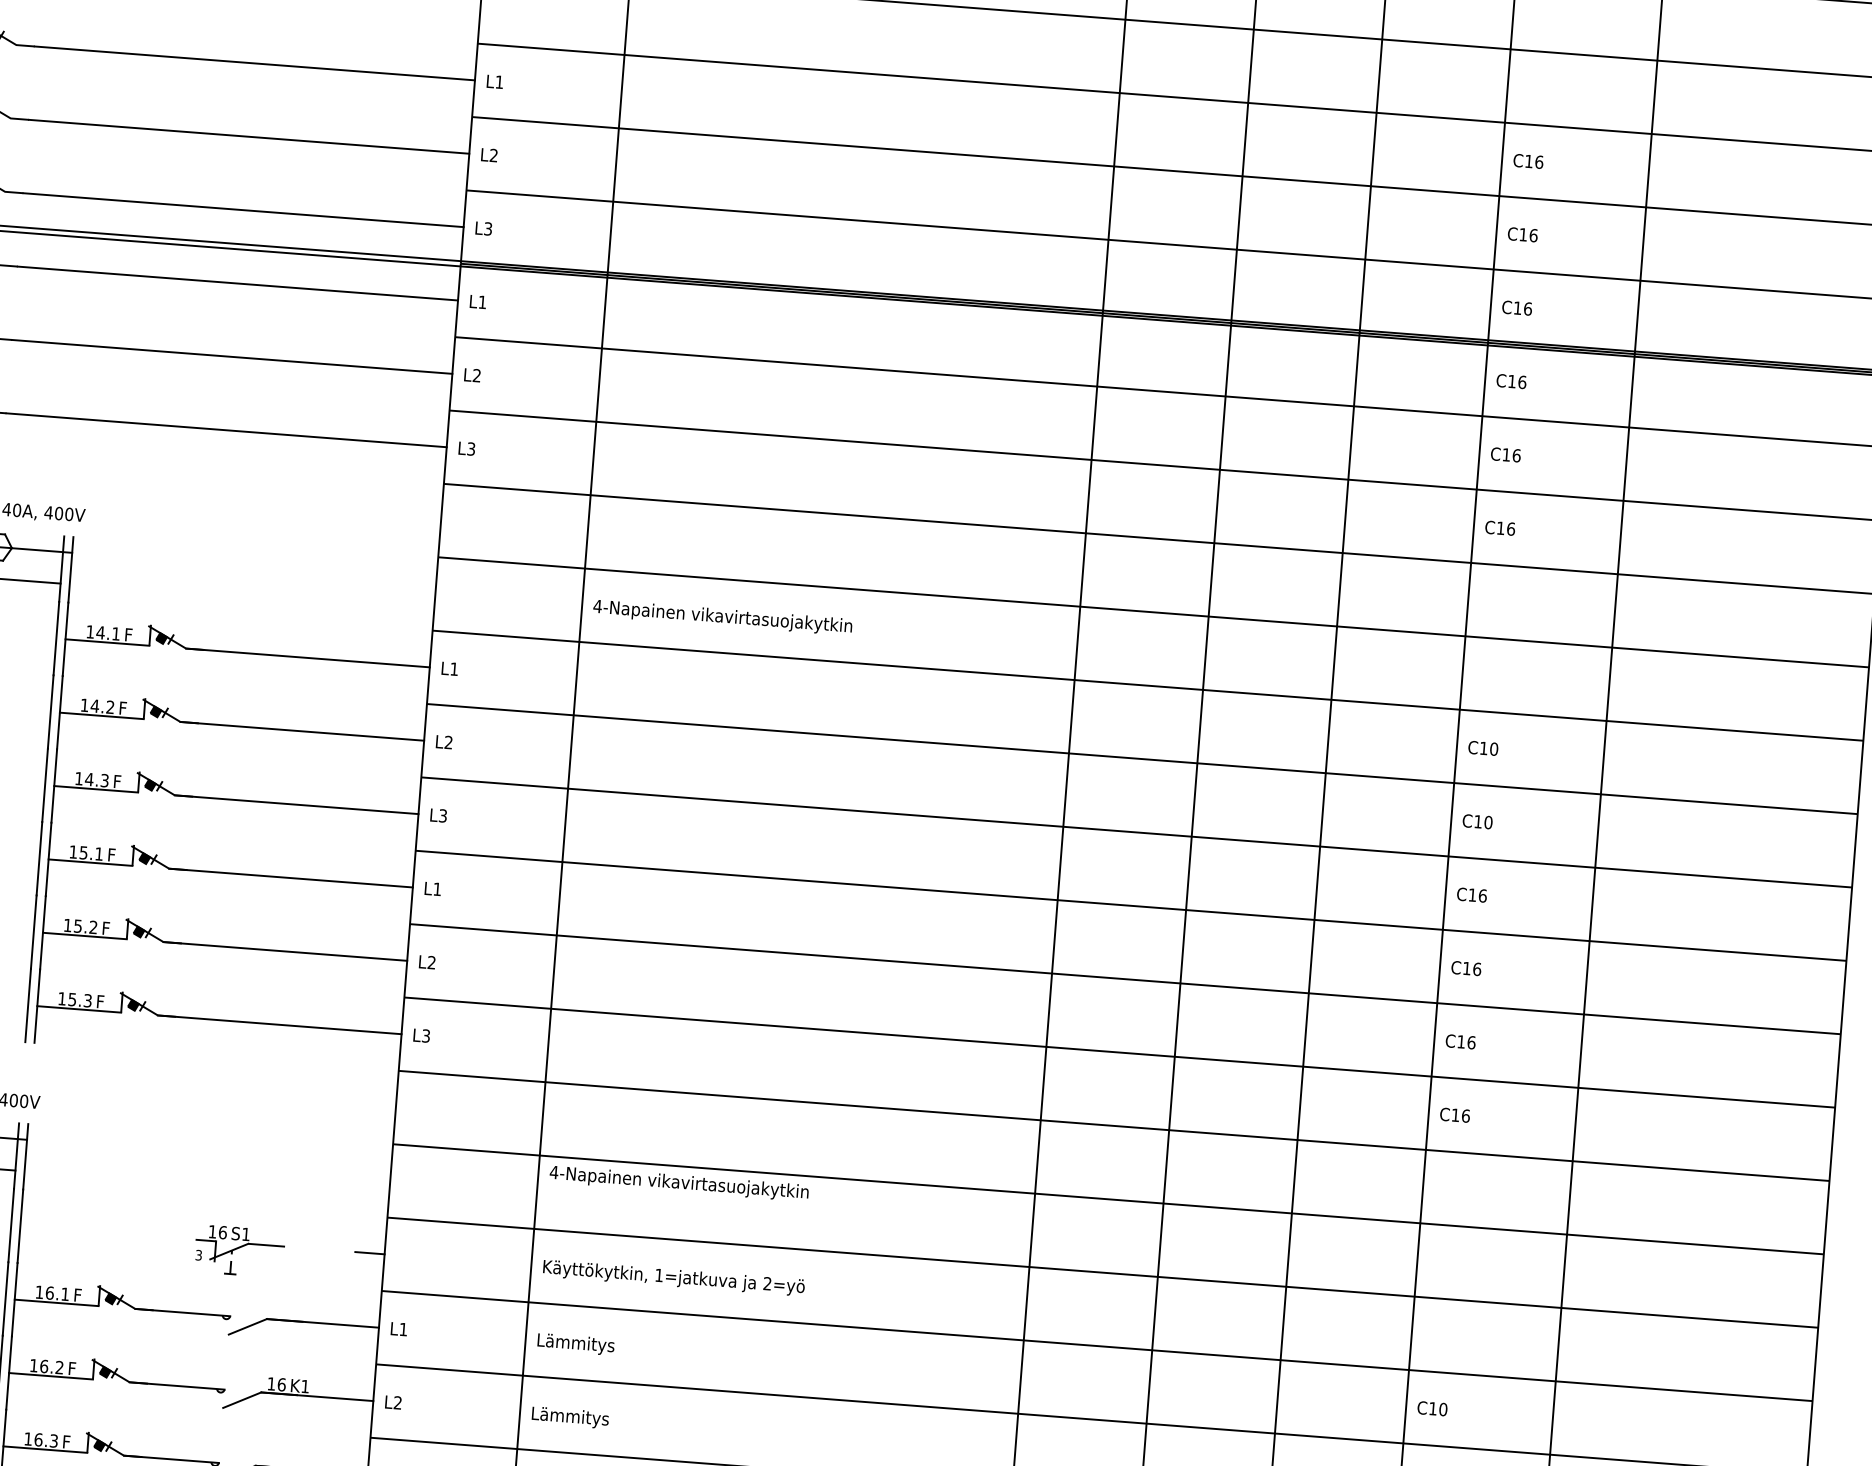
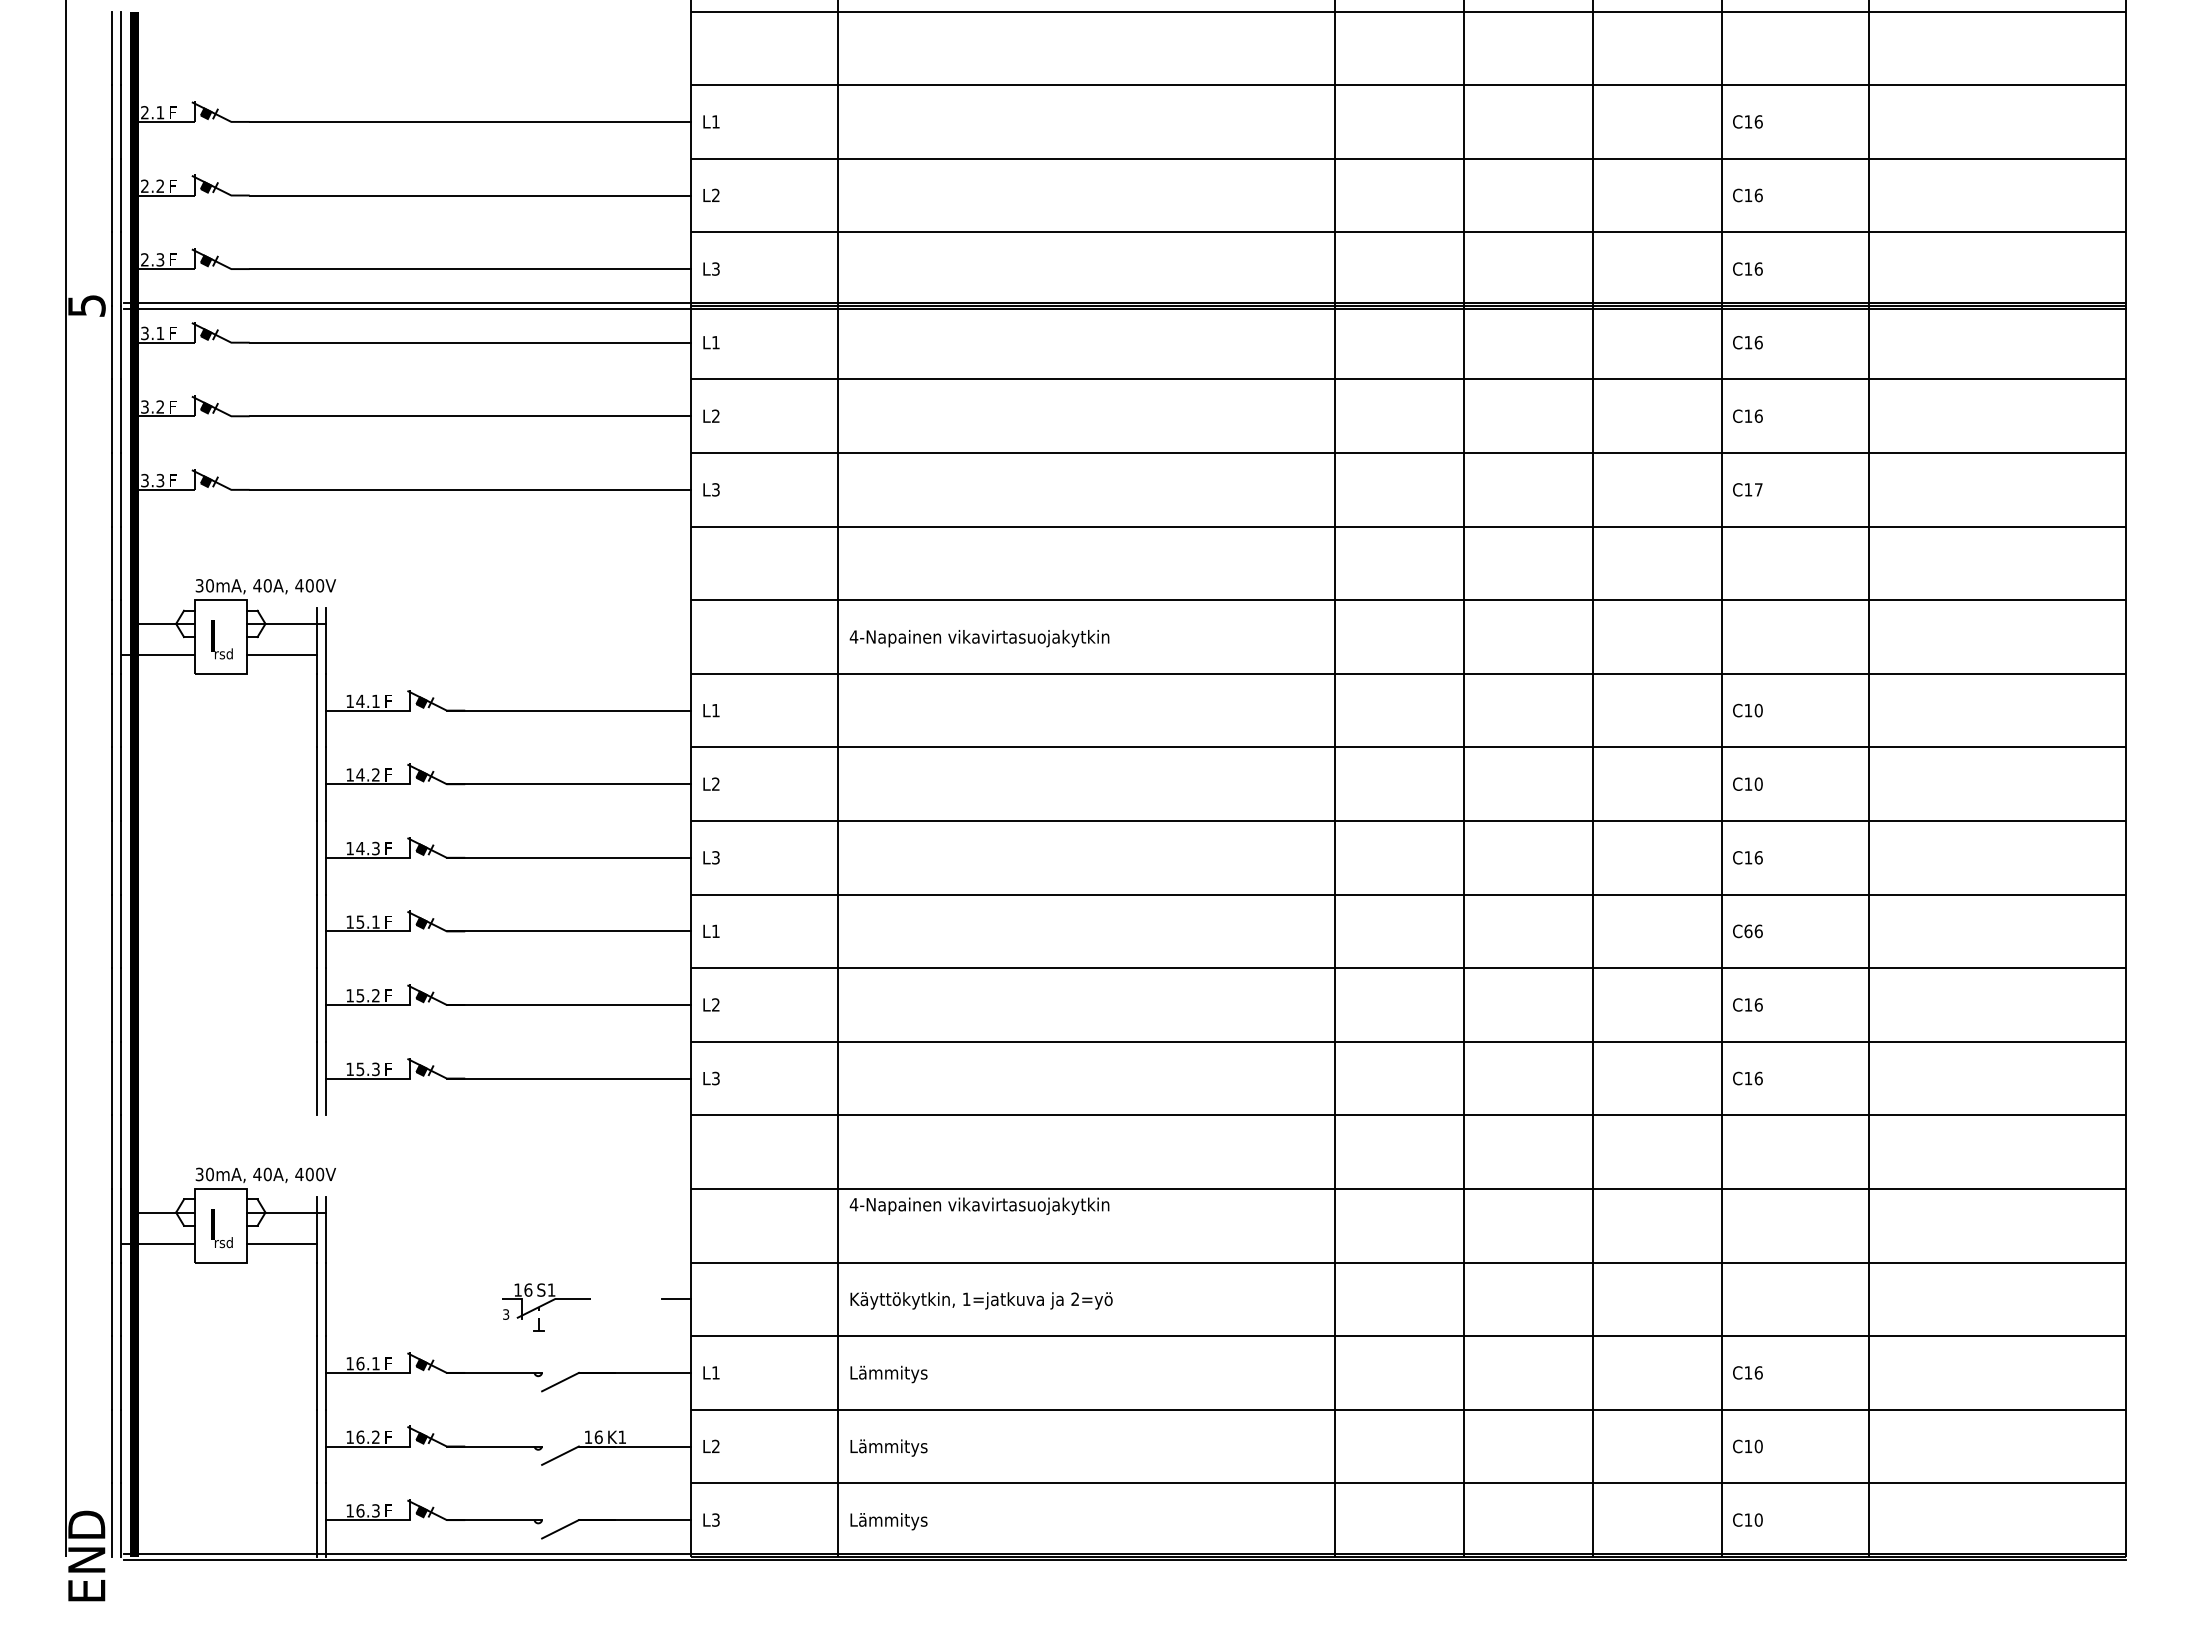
text: (1510, 528) -> (1758, 489), C16 -> C17
text: (1466, 968) -> (1748, 931), C16 -> C66
text: (1443, 1409) -> (1758, 1372), C10 -> C16

